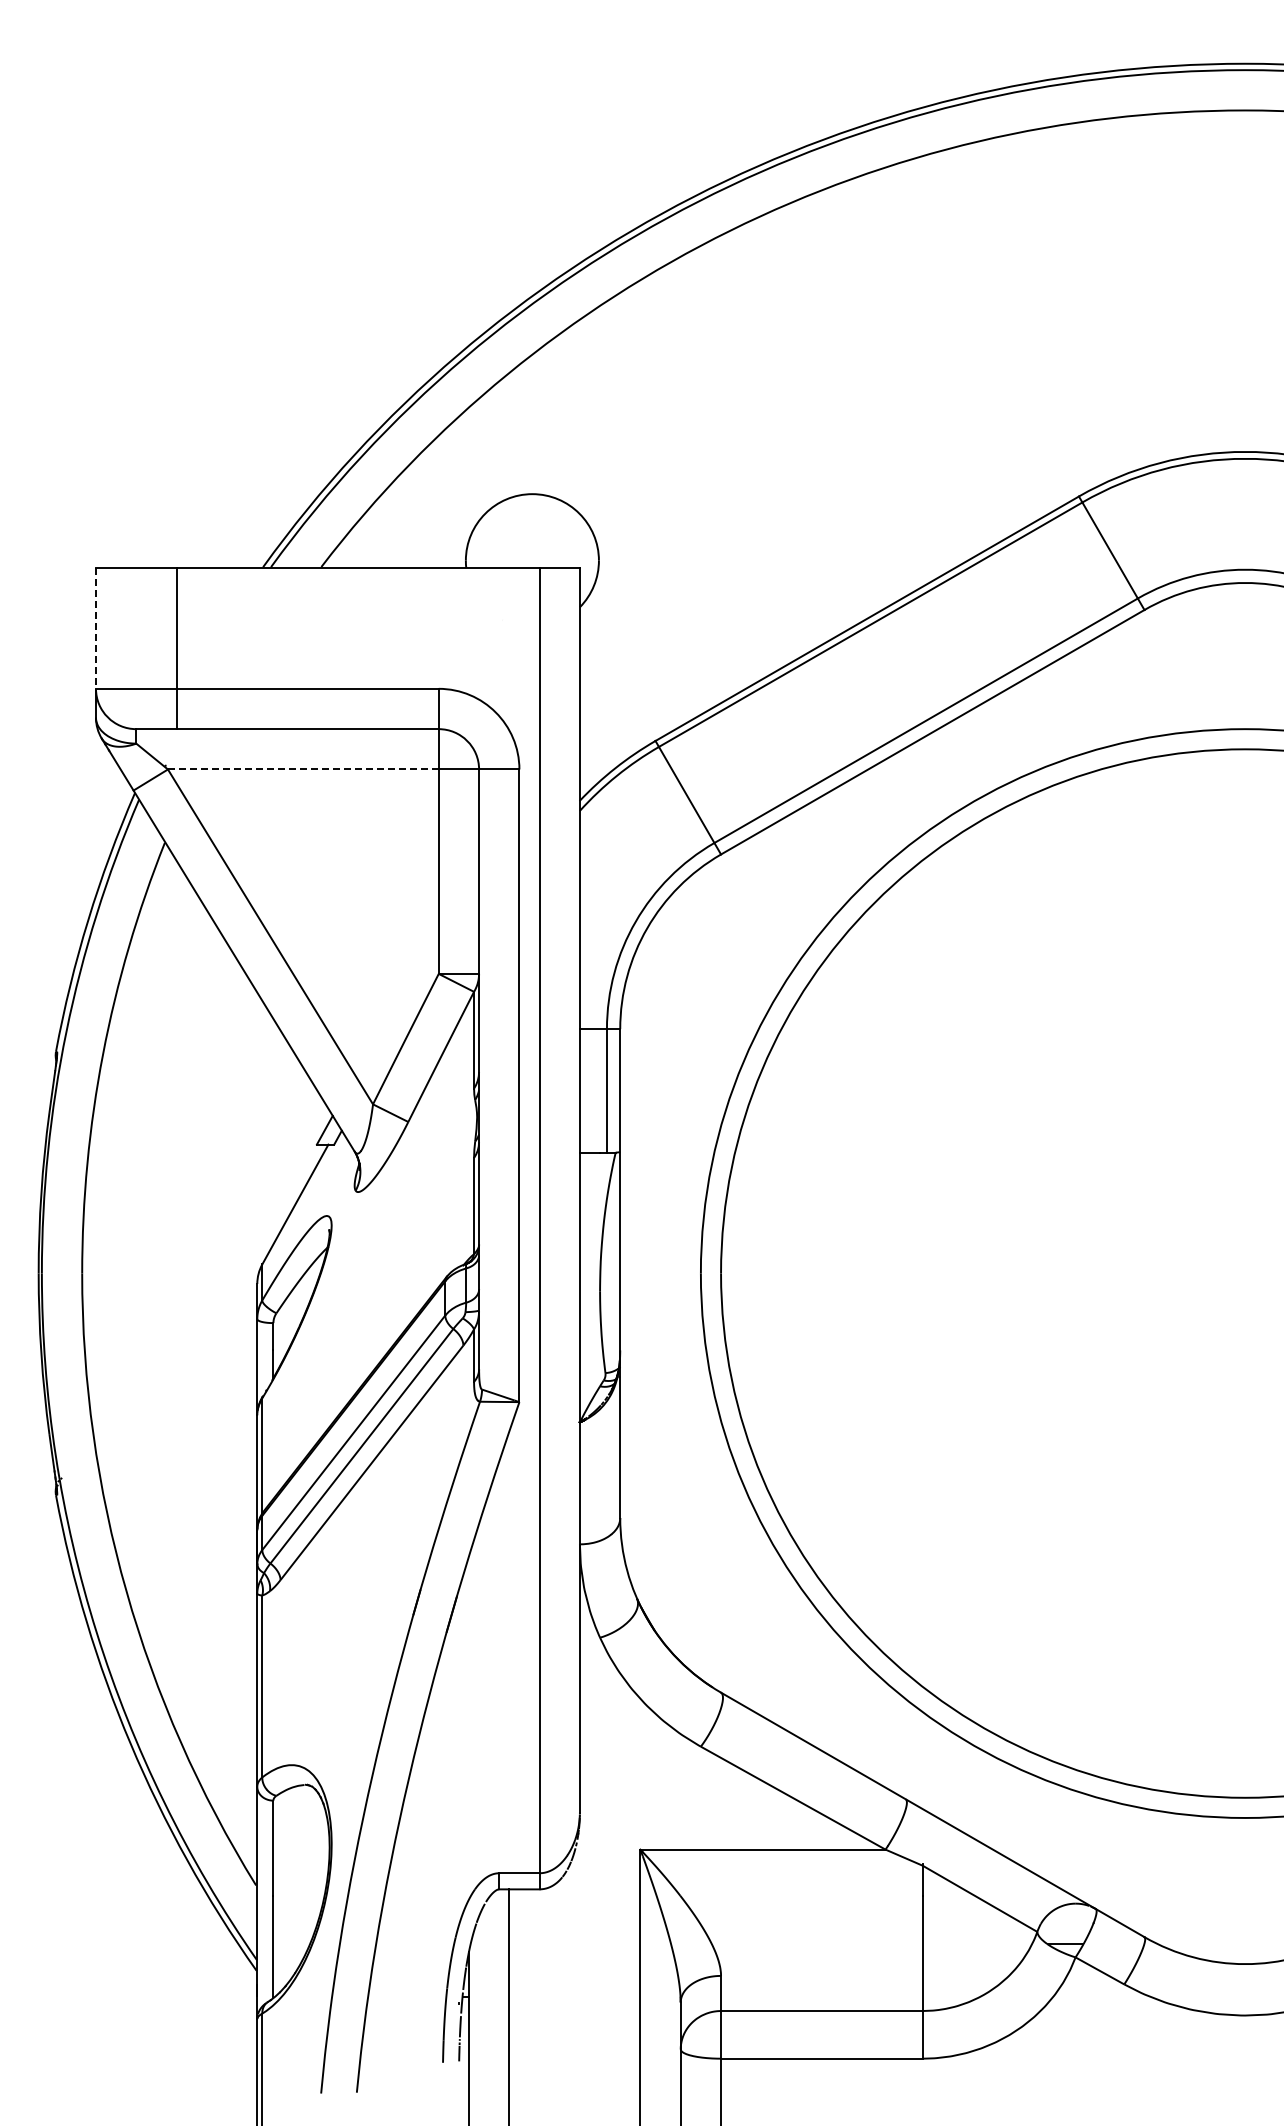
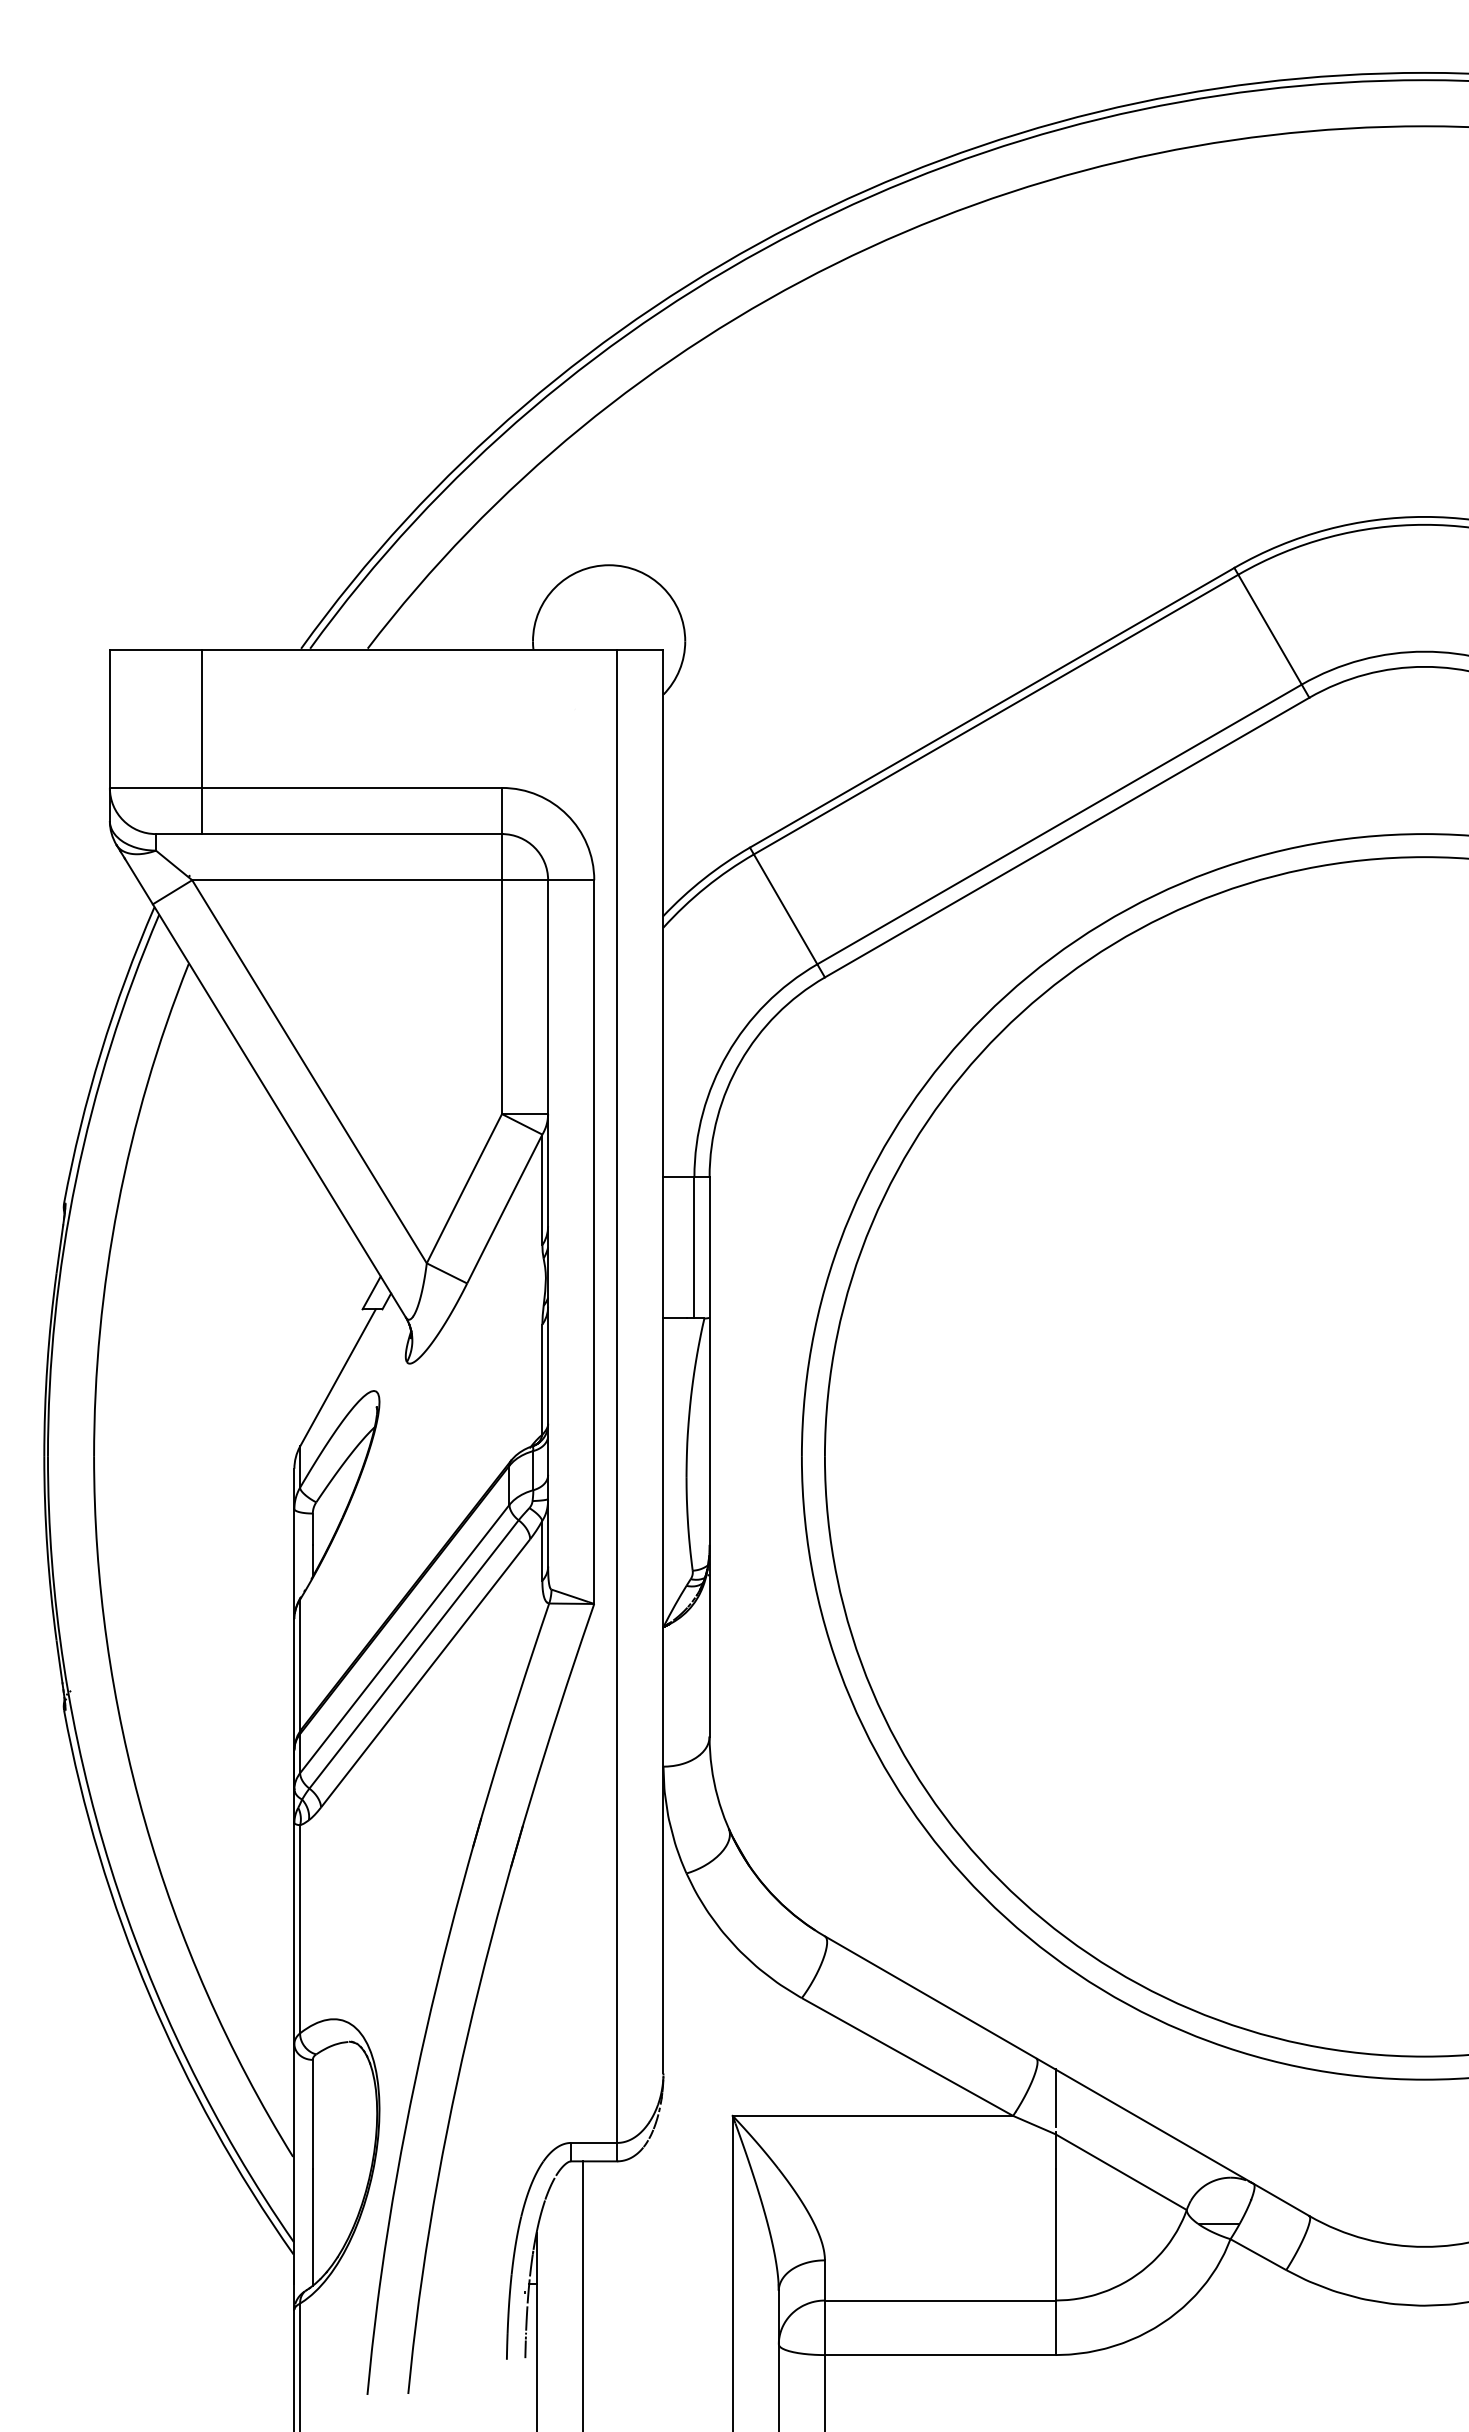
line: (96, 628) -> (110, 718), dashed -> solid
line: (302, 769) -> (346, 880), dashed -> solid
line: (922, 1834) -> (1055, 2098), added

